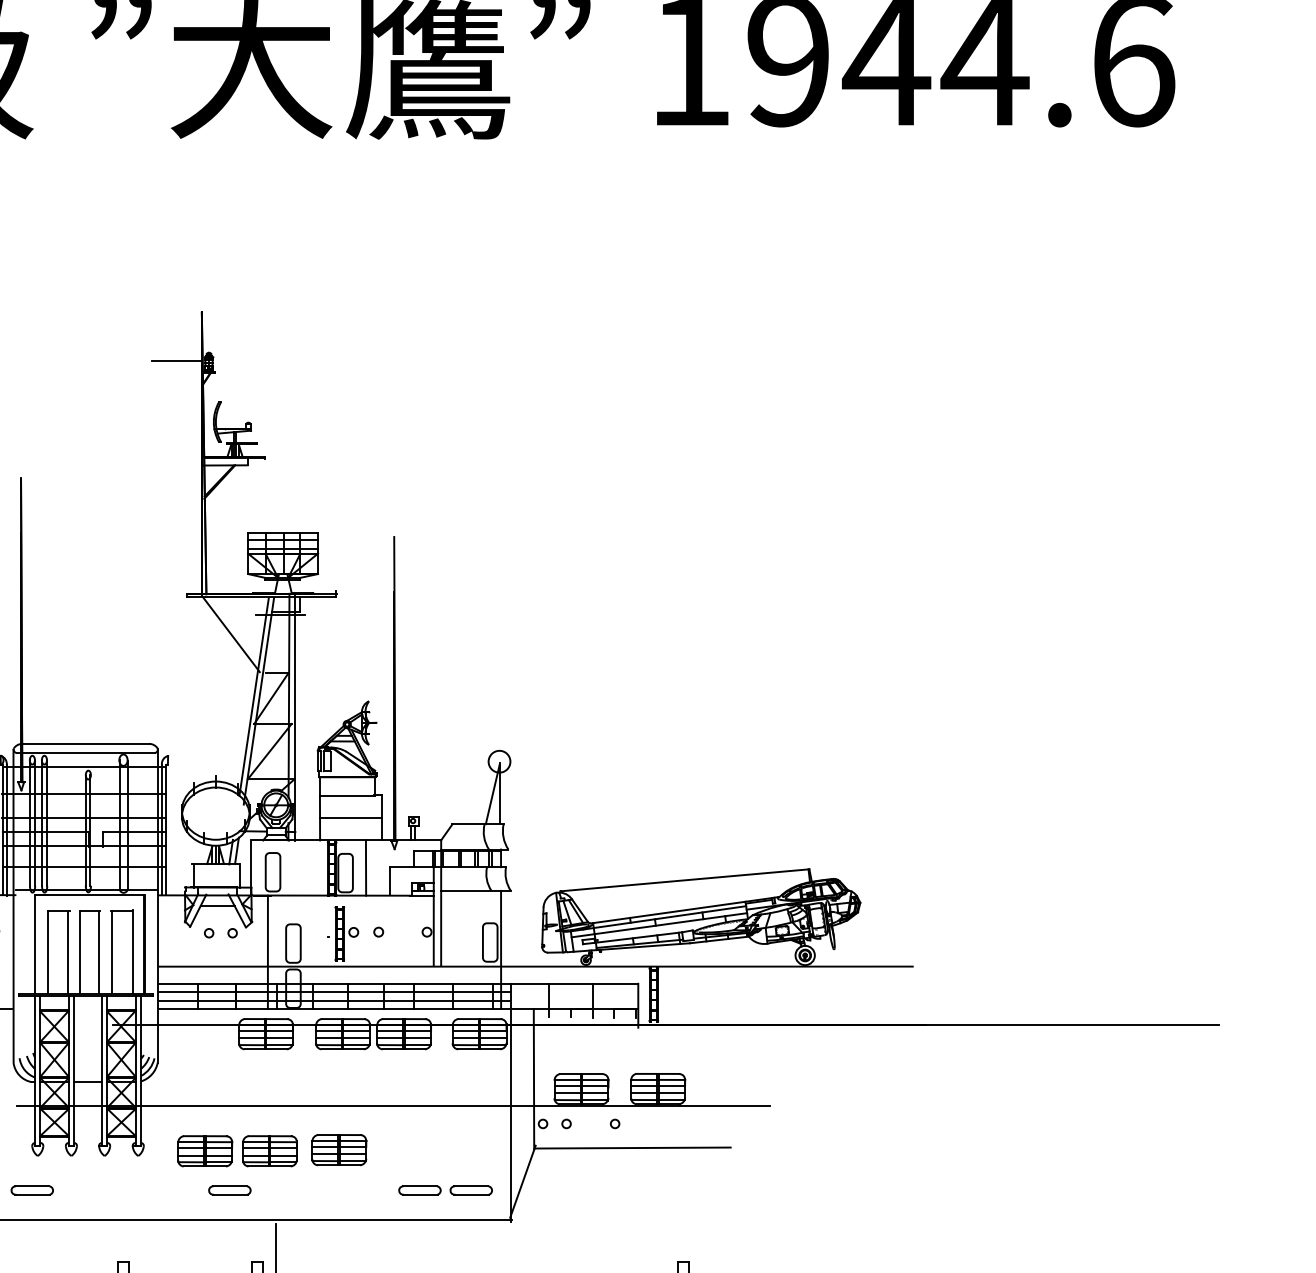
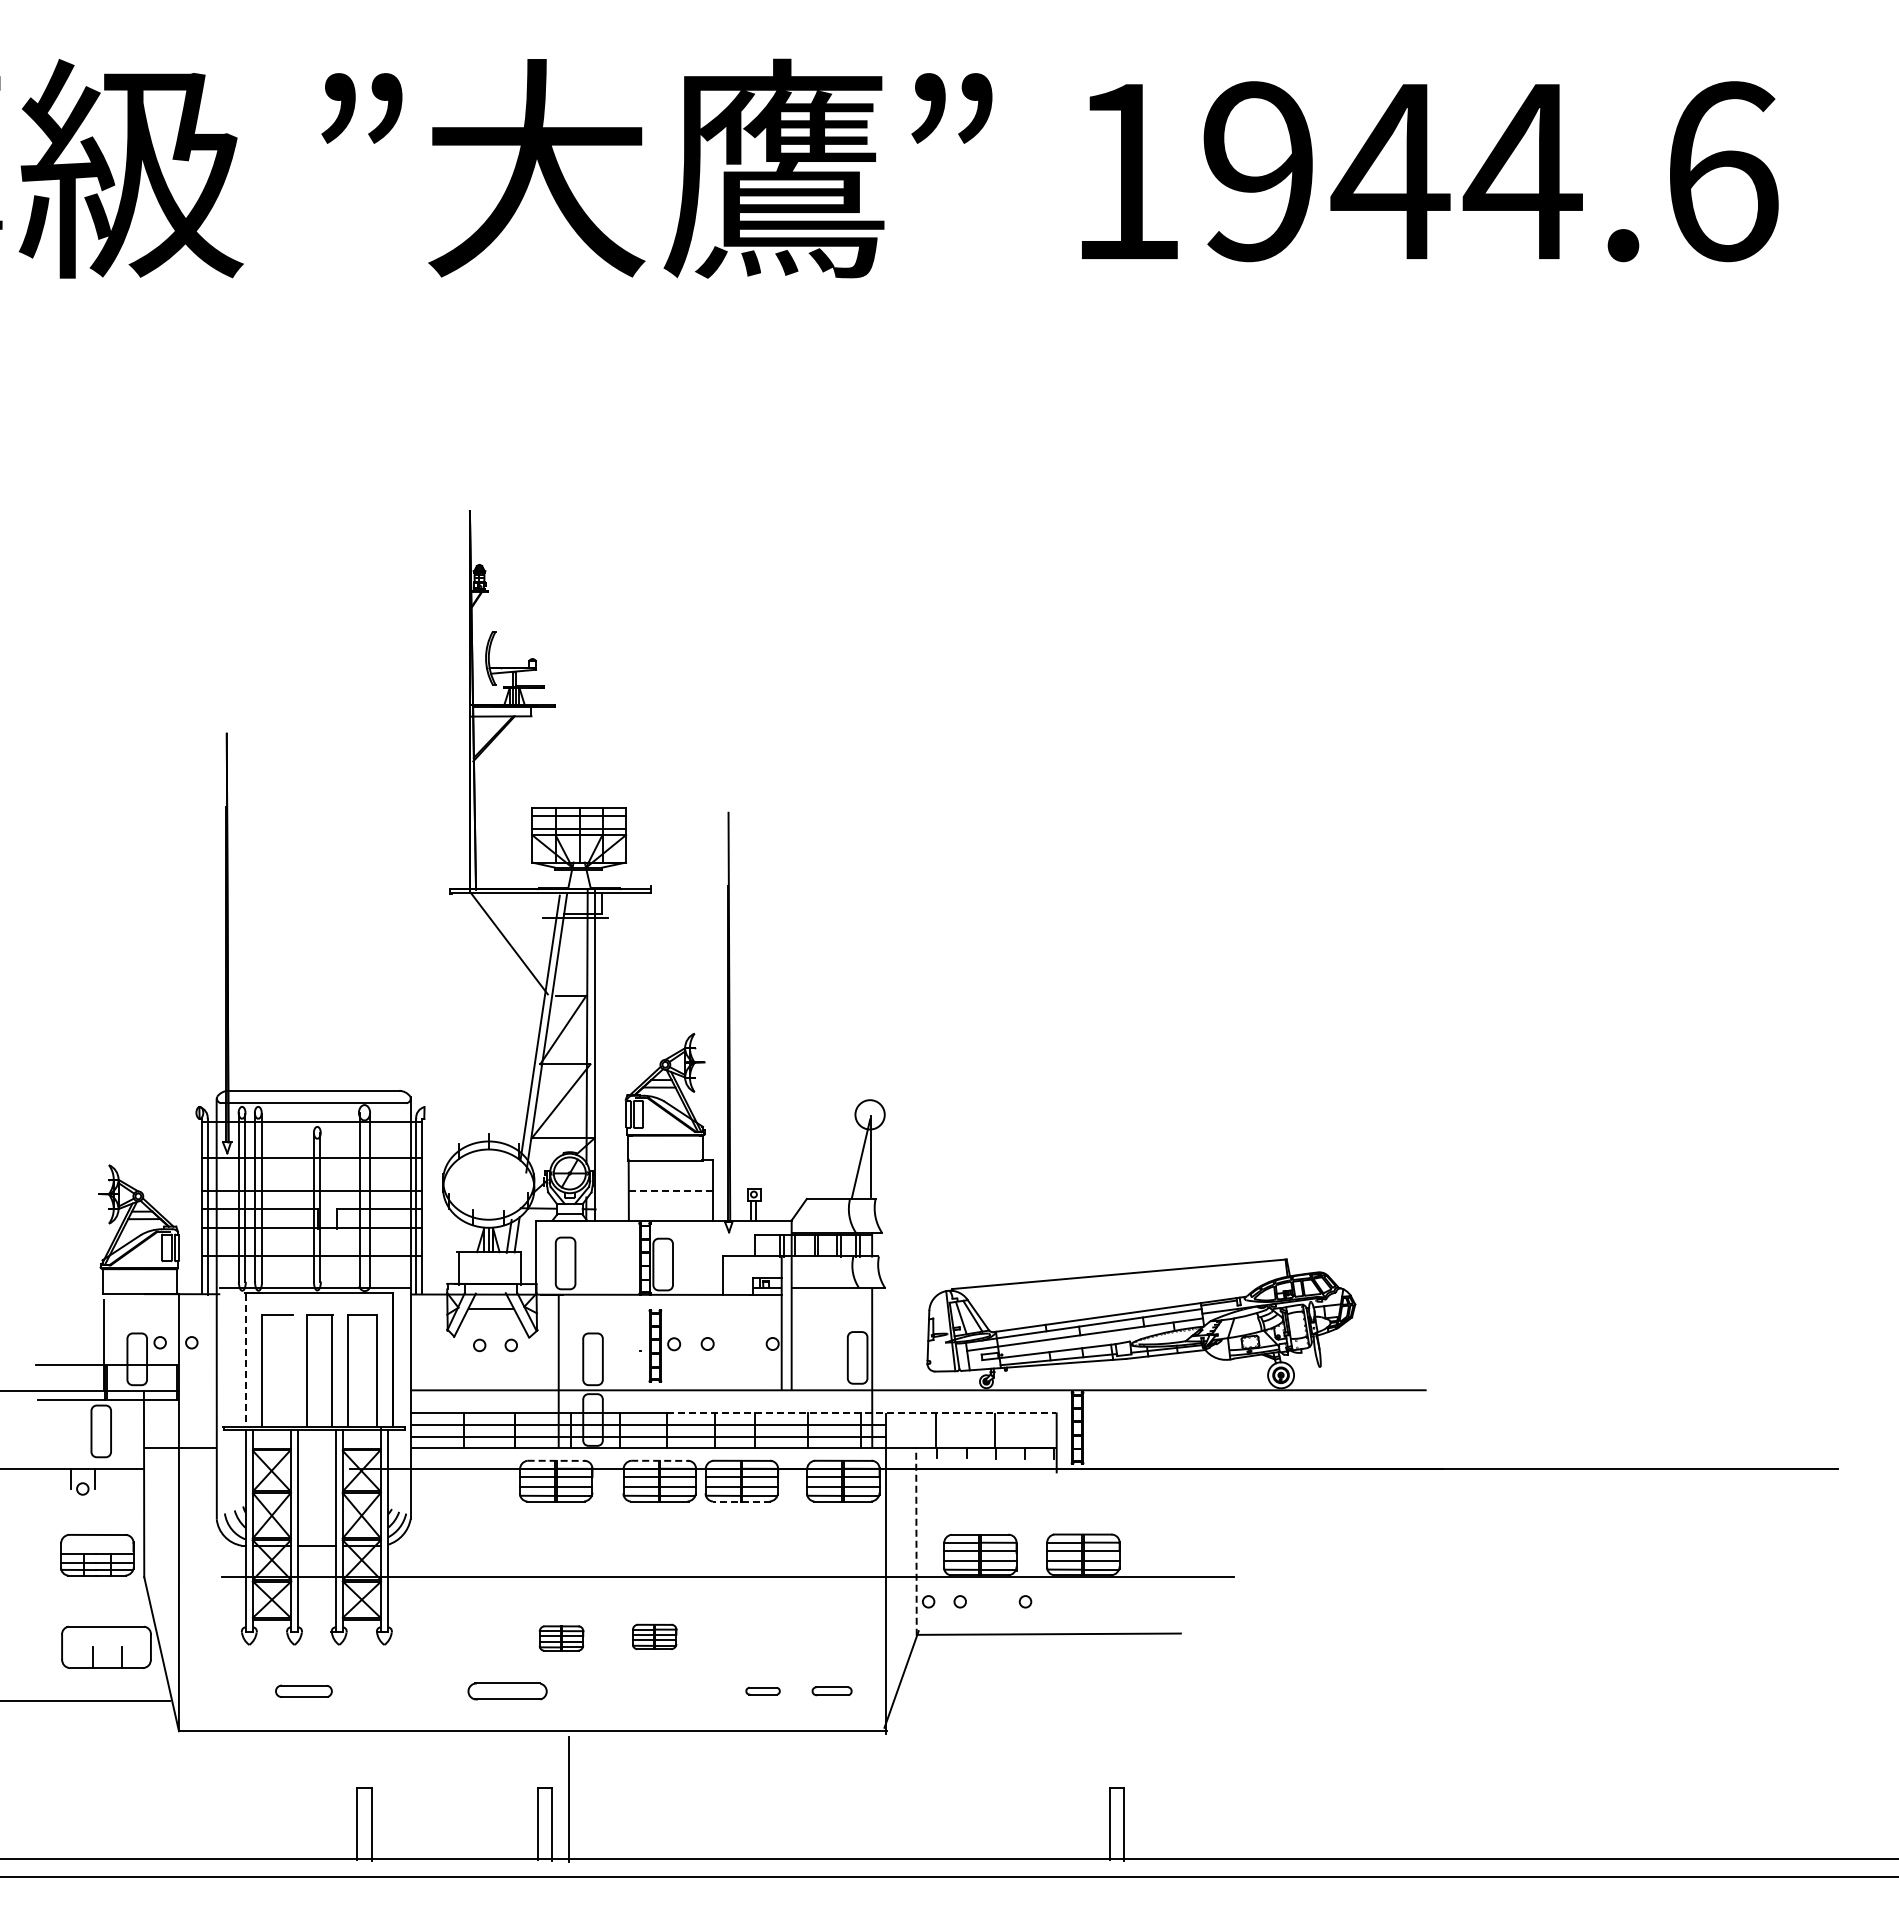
line: (176, 361) -> (435, 576), removed
line: (351, 818) -> (670, 1190), solid -> dashed
line: (365, 867) -> (690, 1257), removed
line: (35, 944) -> (246, 1360), solid -> dashed
line: (68, 951) -> (290, 1370), removed
line: (493, 983) -> (861, 1413), solid -> dashed
line: (267, 1018) -> (557, 1460), solid -> dashed
line: (343, 1018) -> (660, 1460), solid -> dashed
line: (403, 1049) -> (741, 1501), solid -> dashed
line: (534, 1079) -> (916, 1541), solid -> dashed
part: (339, 1149) -> (654, 1636), size x0.6
part: (205, 1151) -> (474, 1638), removed
part: (269, 1151) -> (561, 1638), size x0.6
part: (31, 1189) -> (303, 1690), moved
part: (229, 1189) -> (507, 1690), size x1.4
part: (419, 1189) -> (762, 1690), size x0.6
part: (470, 1189) -> (831, 1690), size x0.7

